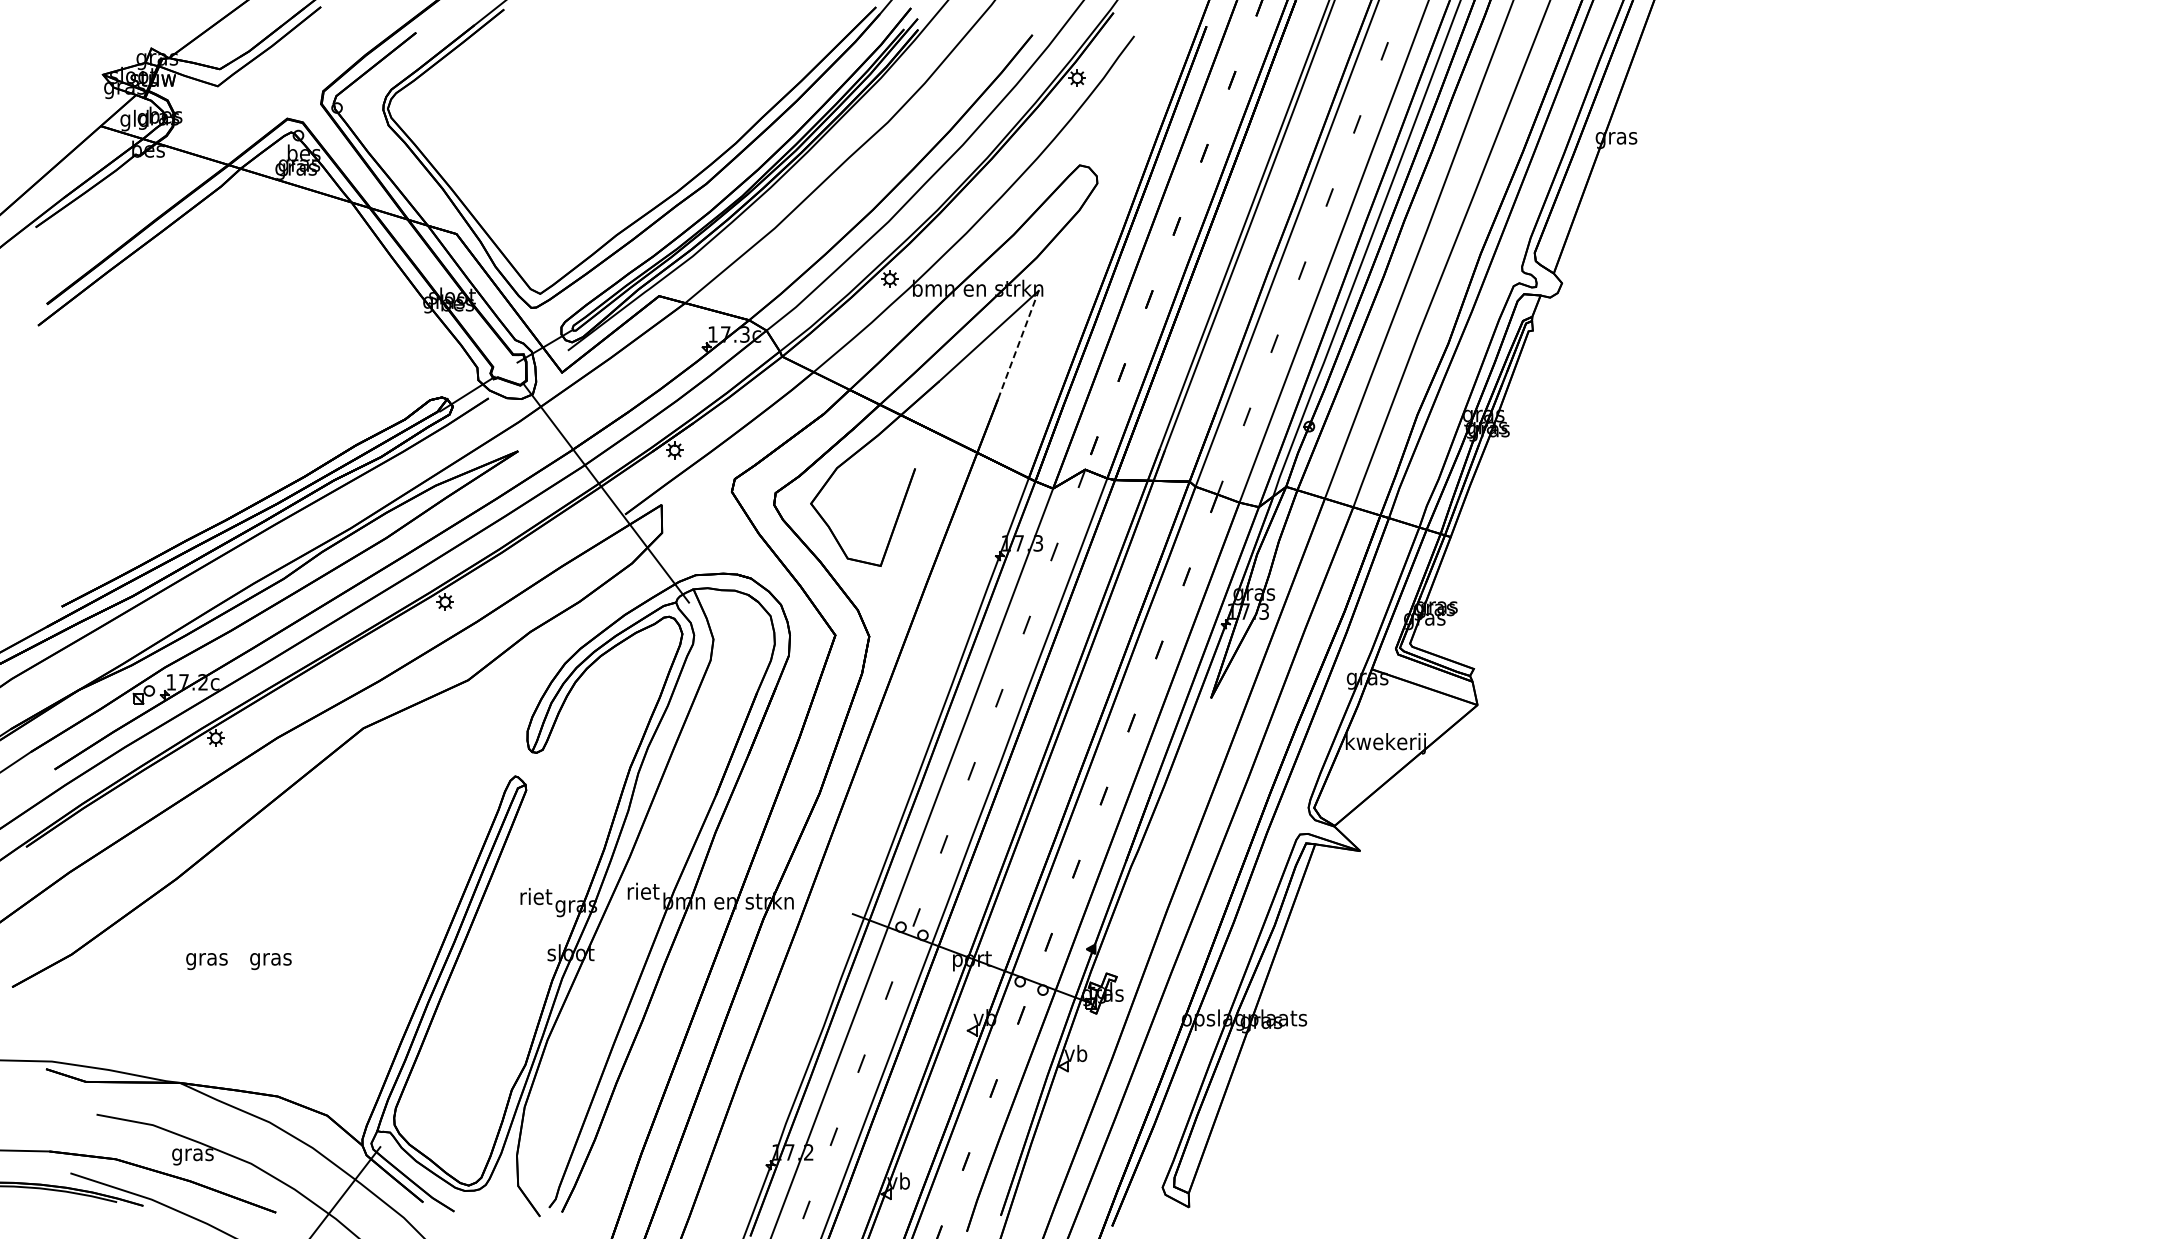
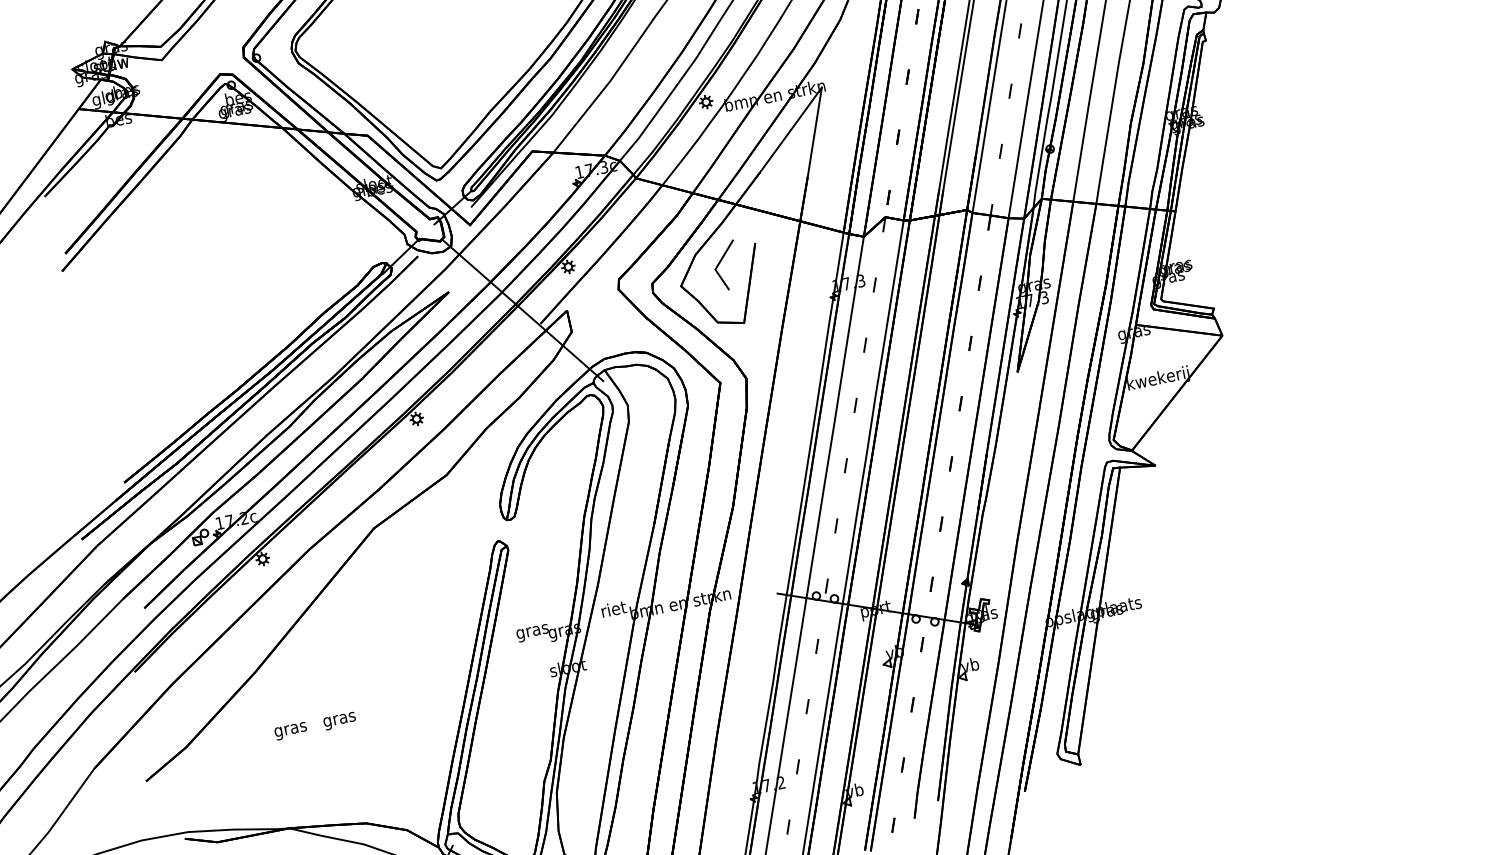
line: (1018, 345) -> (814, 132), dashed -> solid
line: (867, 483) -> (721, 261), added
text: (535, 898) -> (532, 631), riet -> gras

